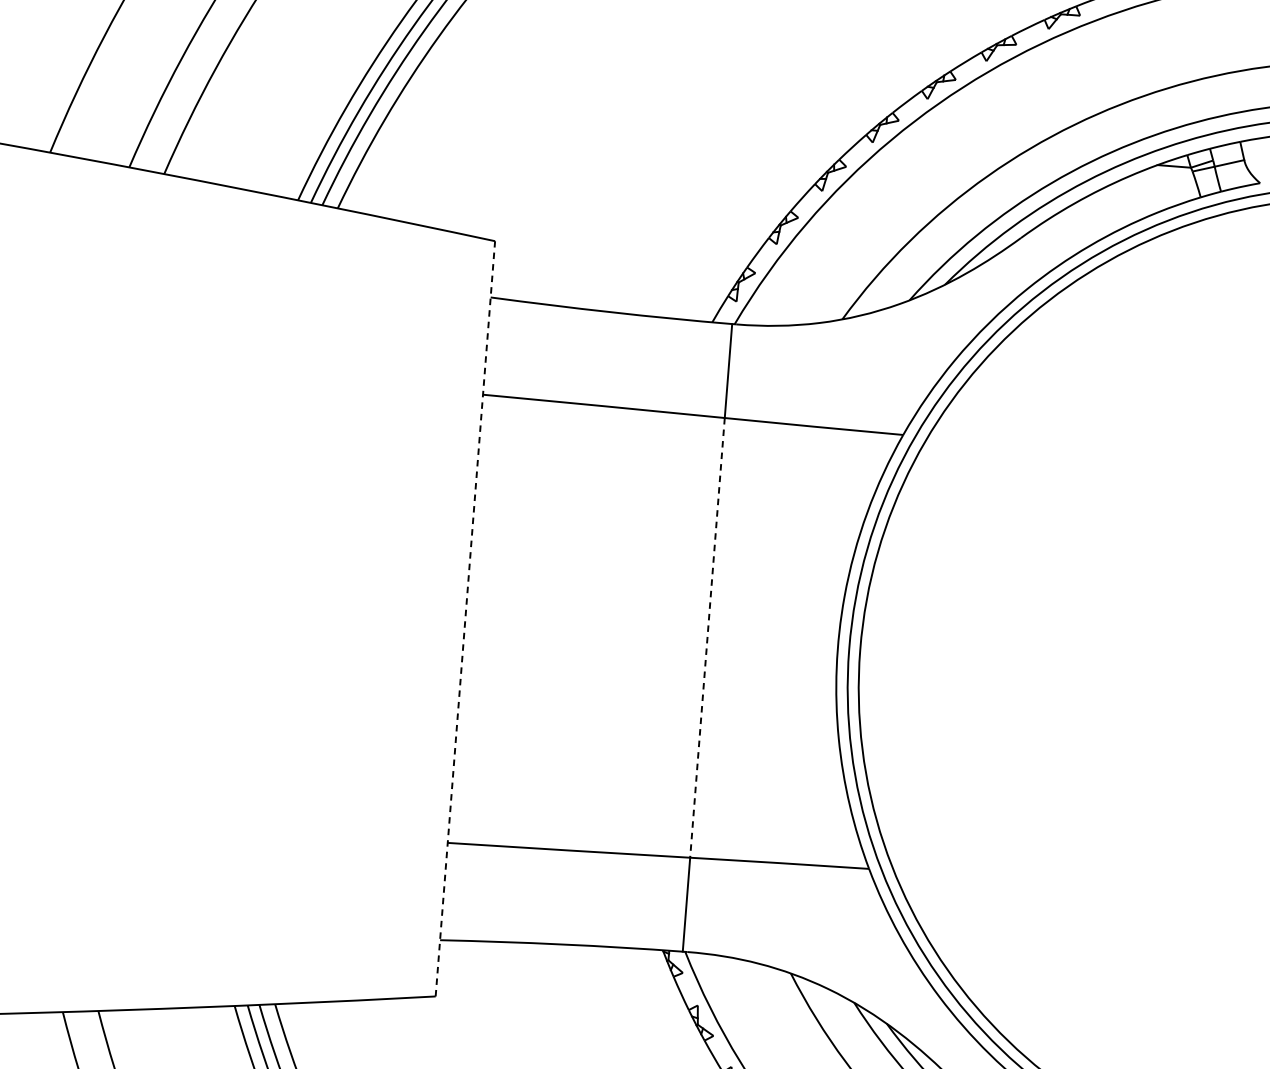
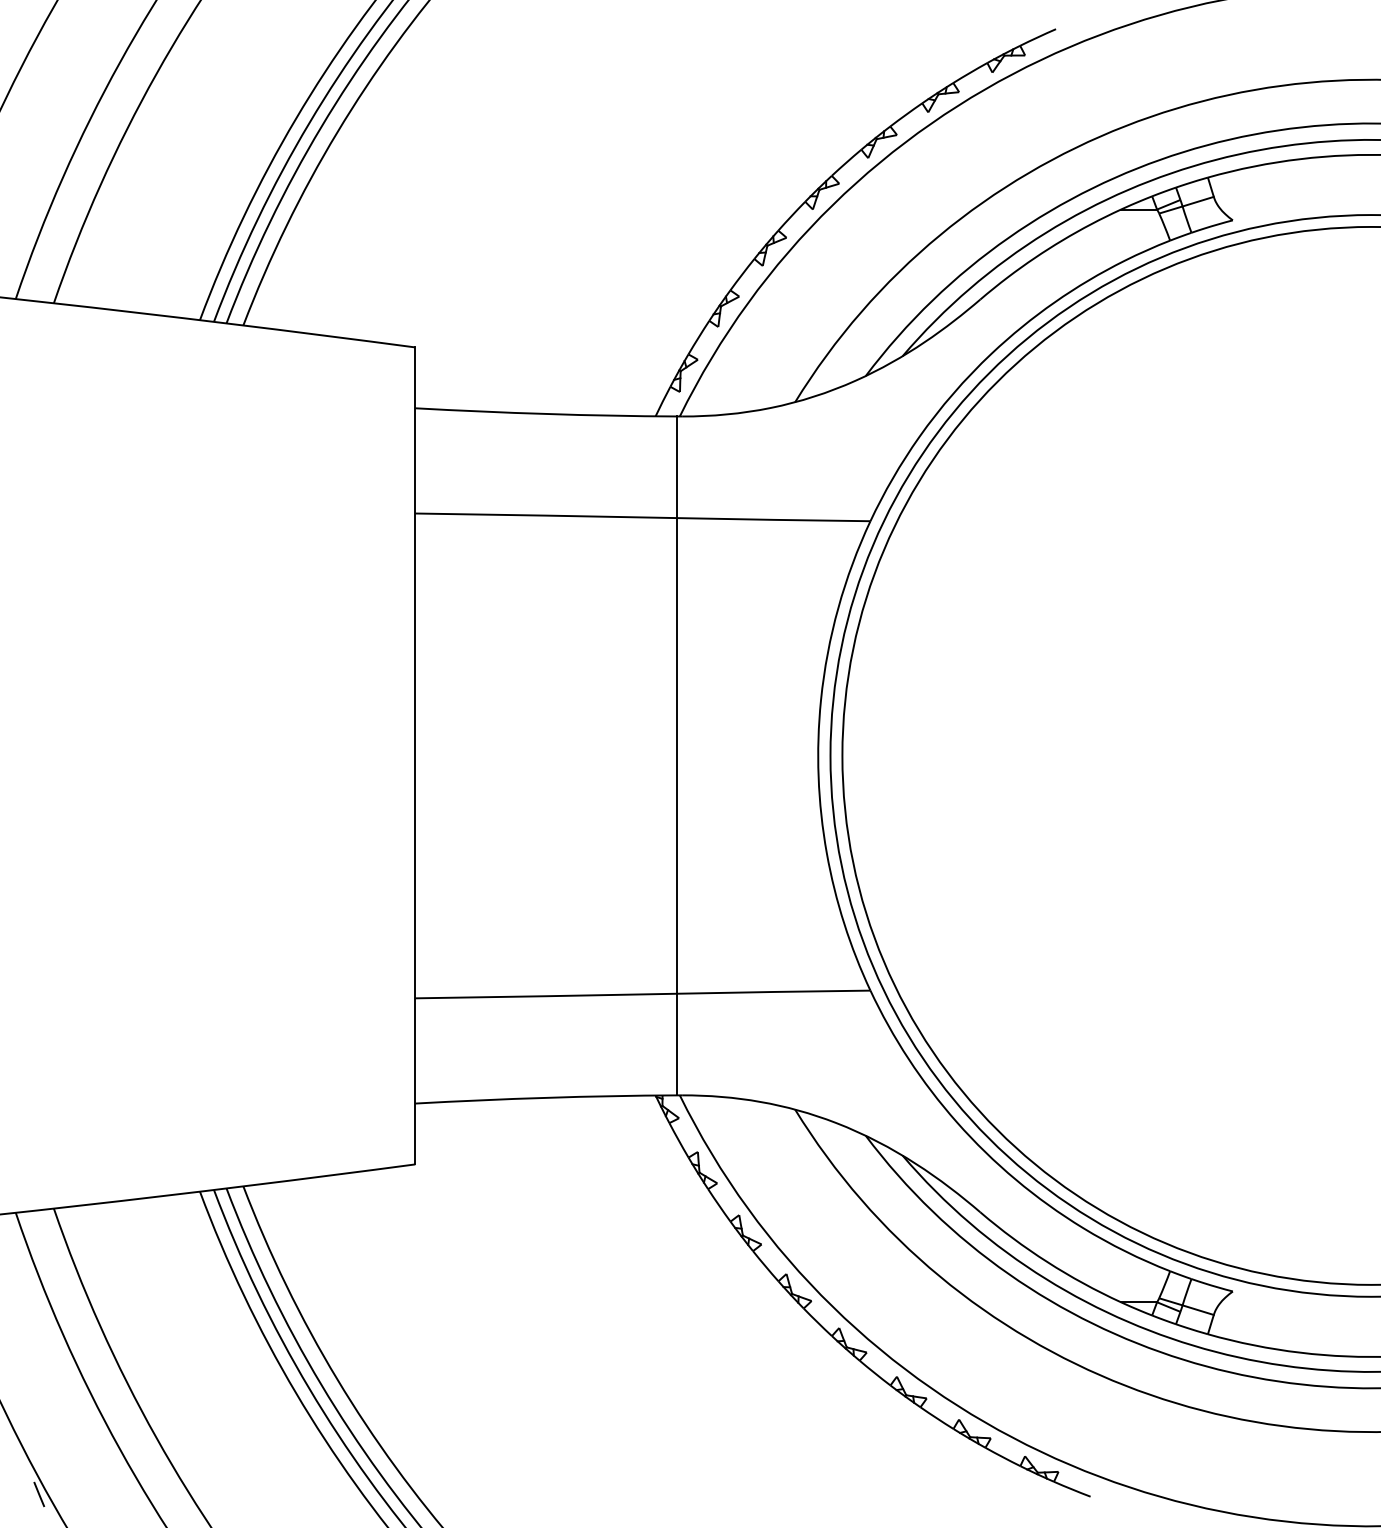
line: (465, 618) -> (415, 755), dashed -> solid
line: (707, 637) -> (677, 755), dashed -> solid

